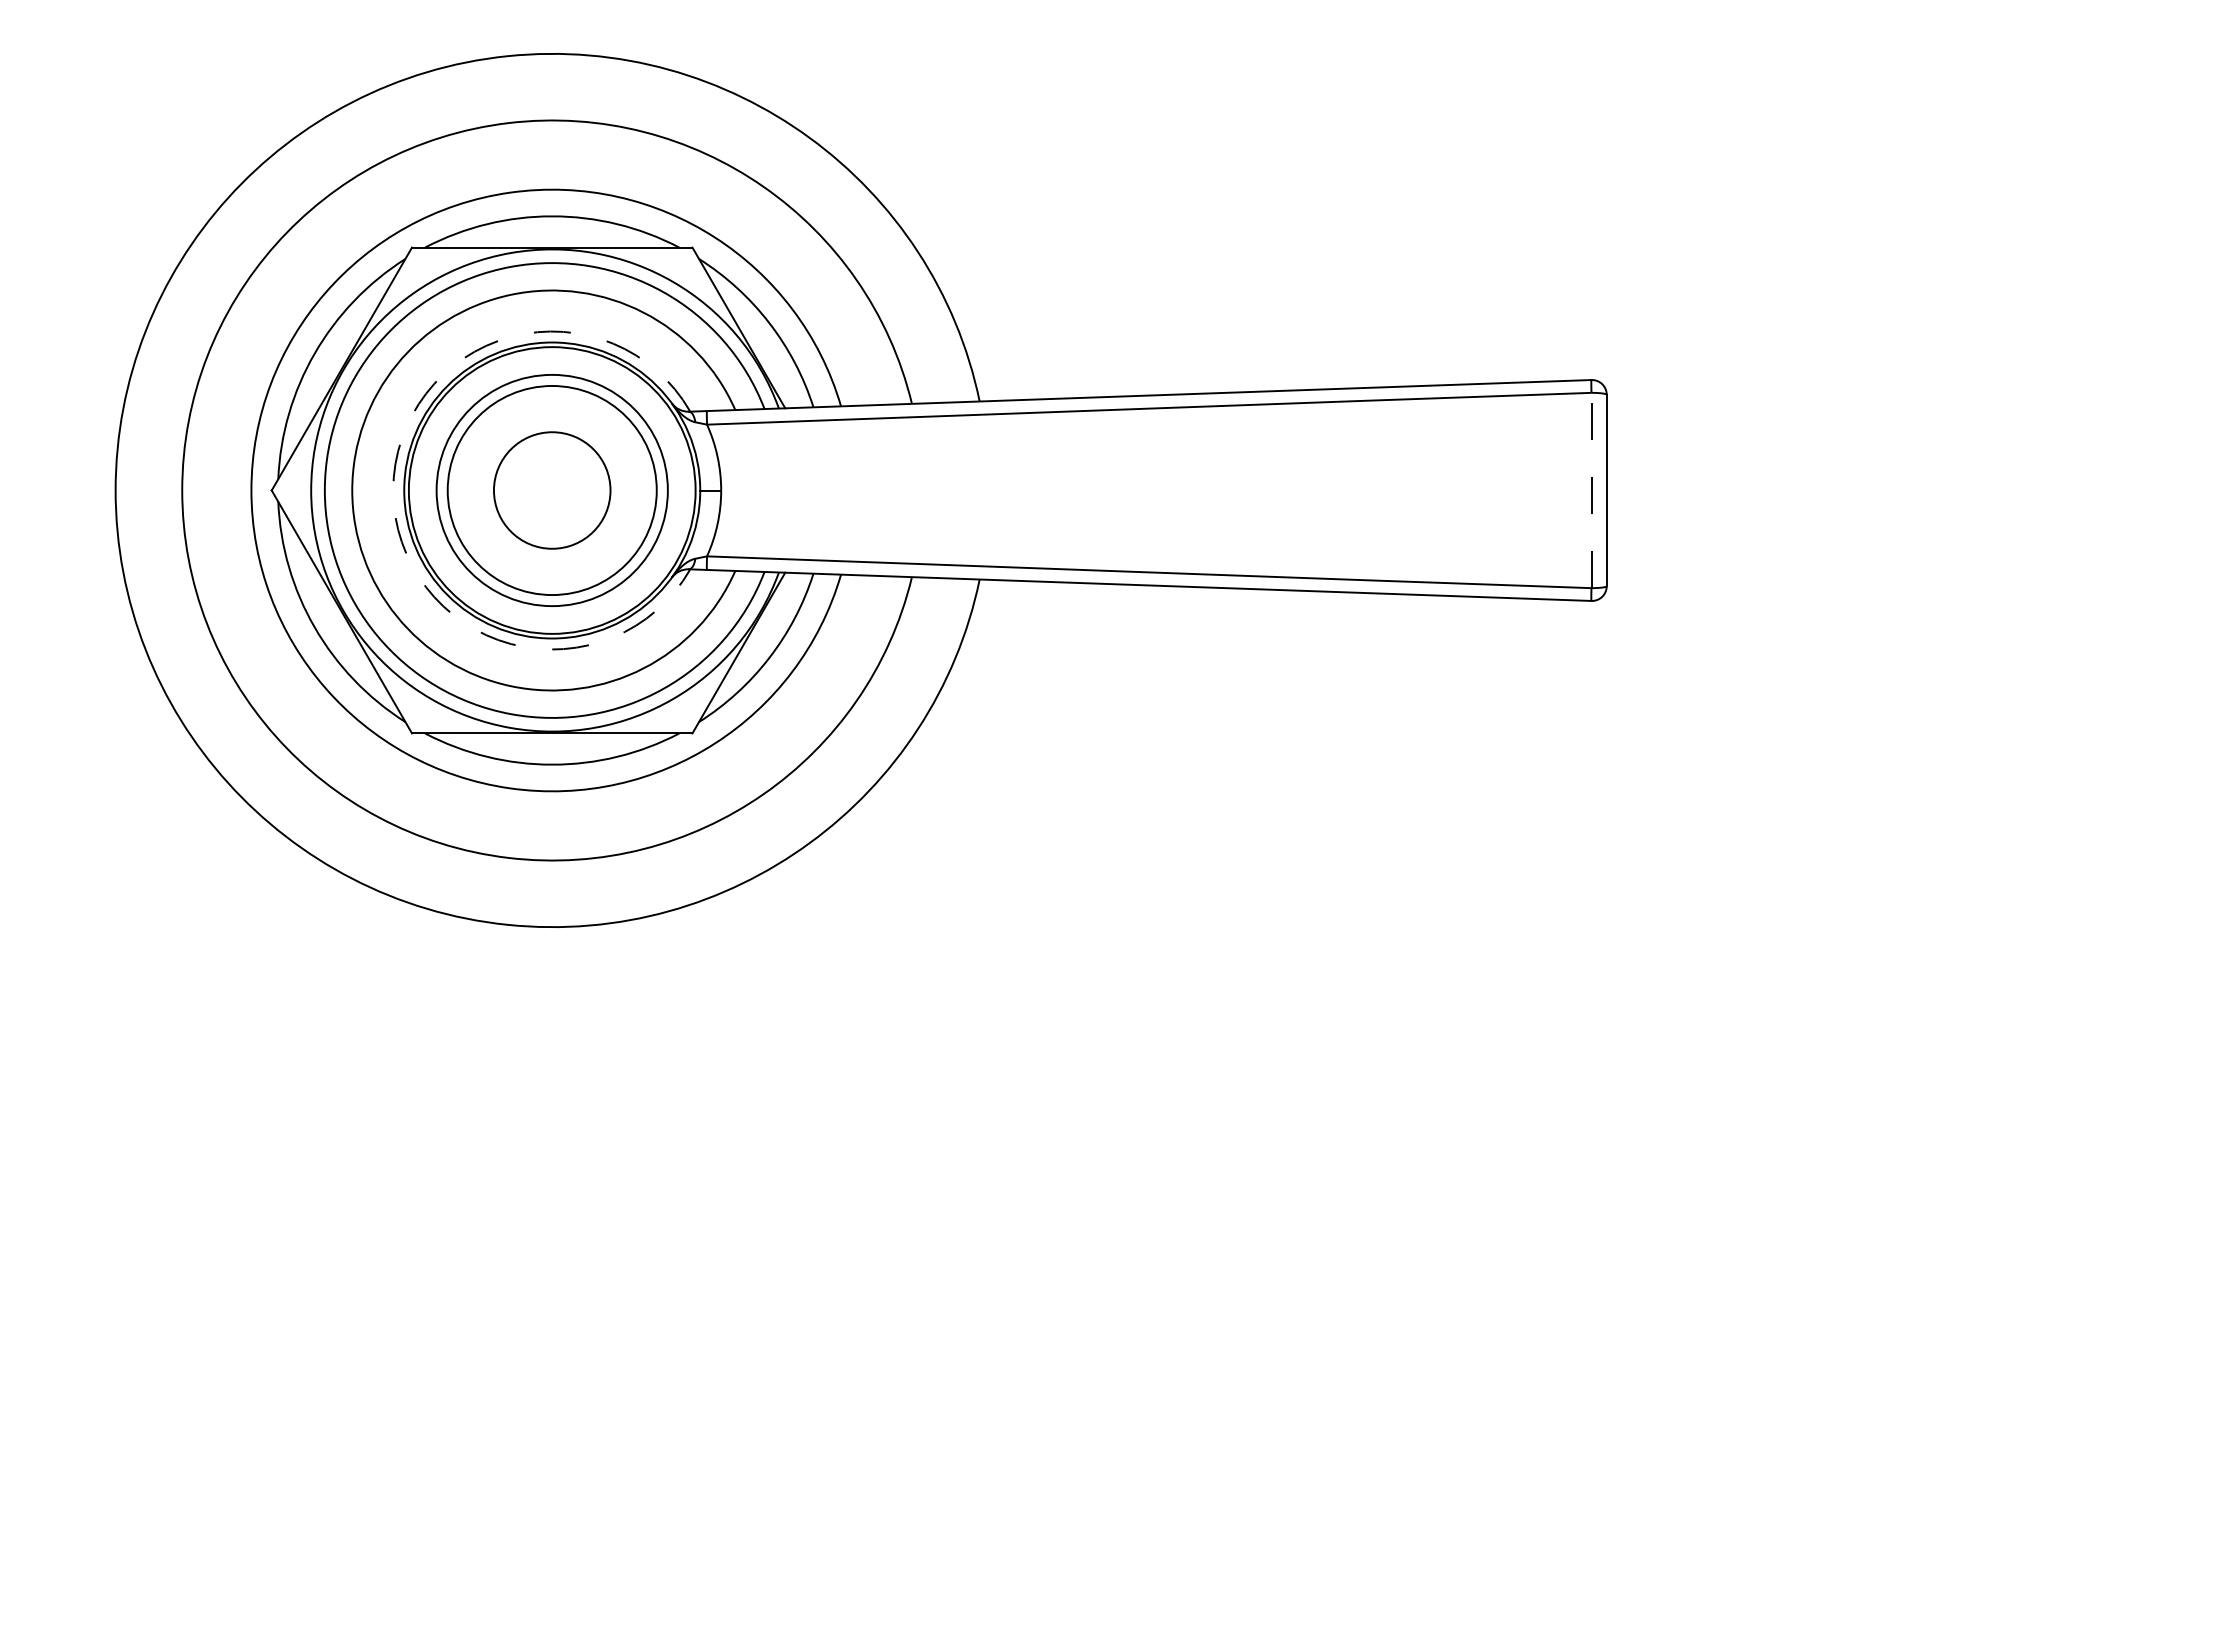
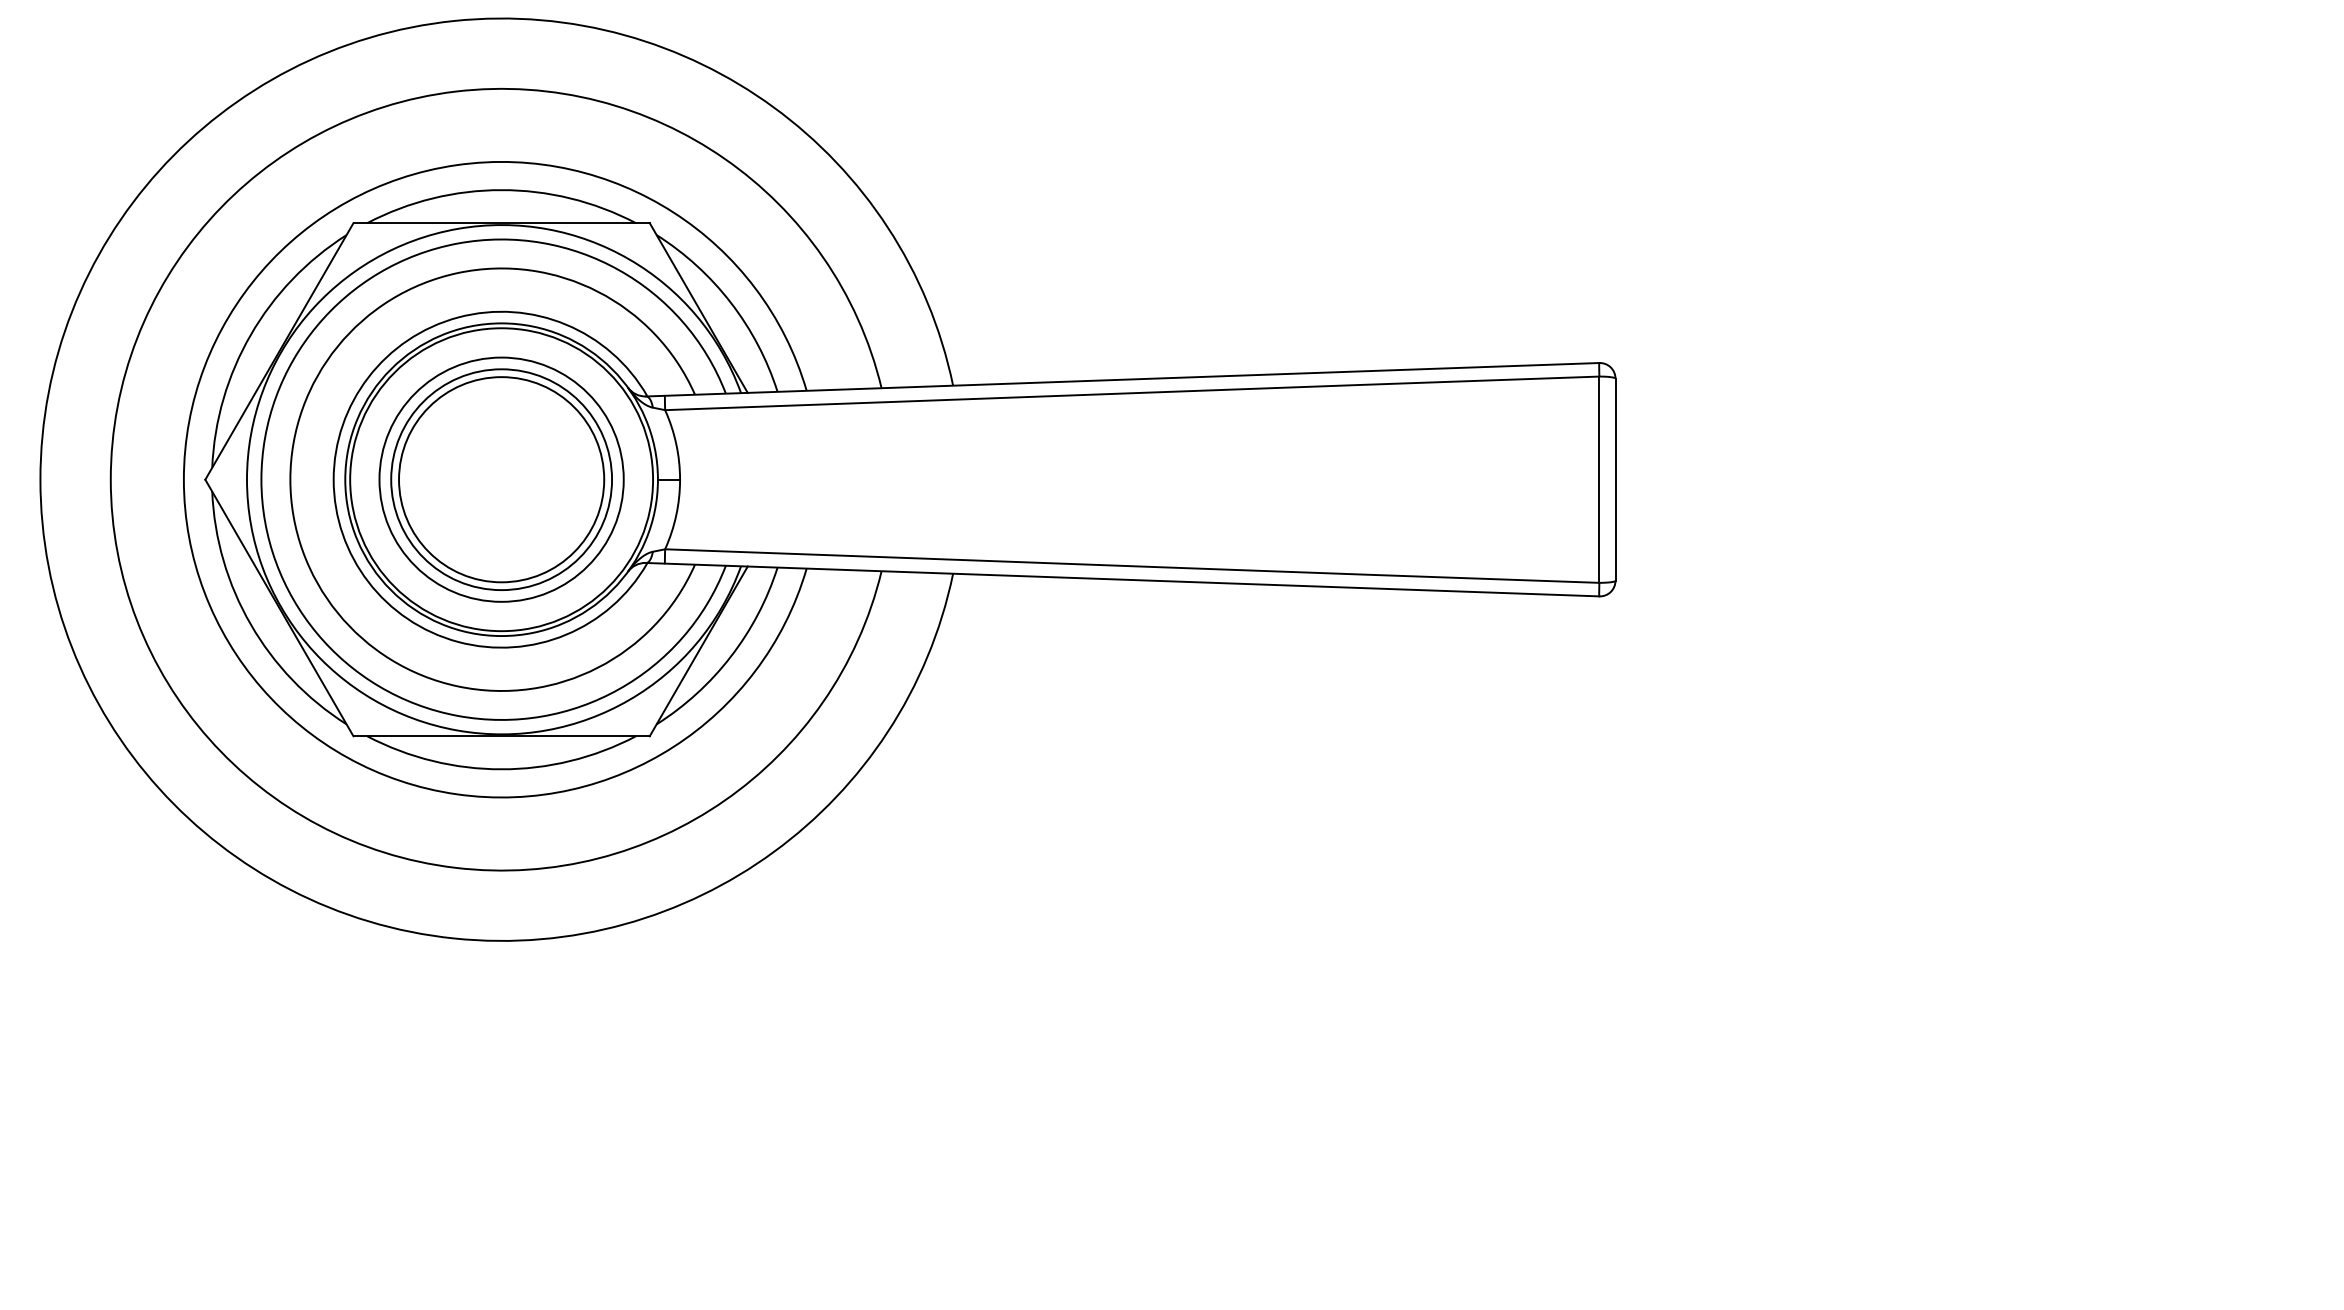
arc: (393, 490) -> (333, 479), dashed -> solid
circle: (552, 490) -> (501, 479), size x1.67
line: (1591, 490) -> (1599, 479), dashed -> solid

